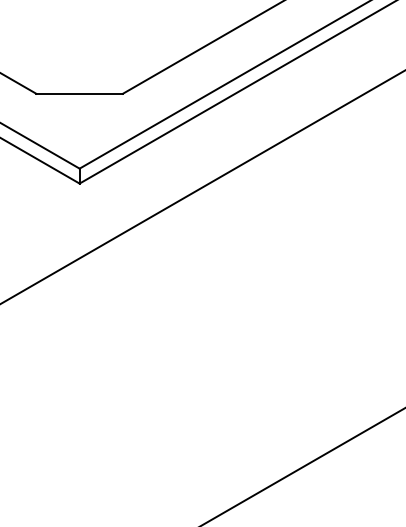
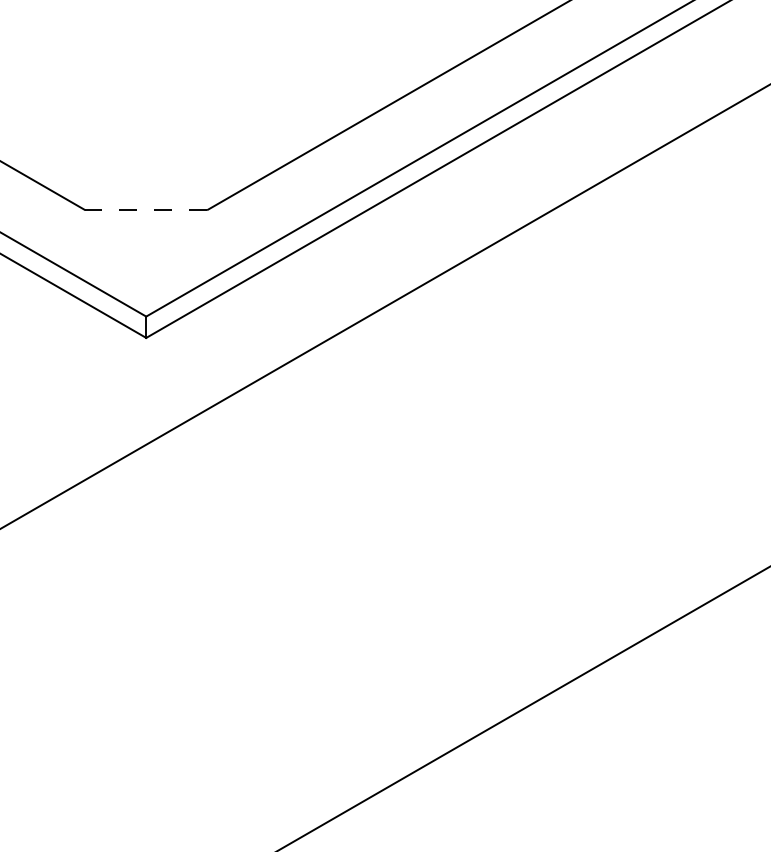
line: (79, 93) -> (146, 209), solid -> dashed

